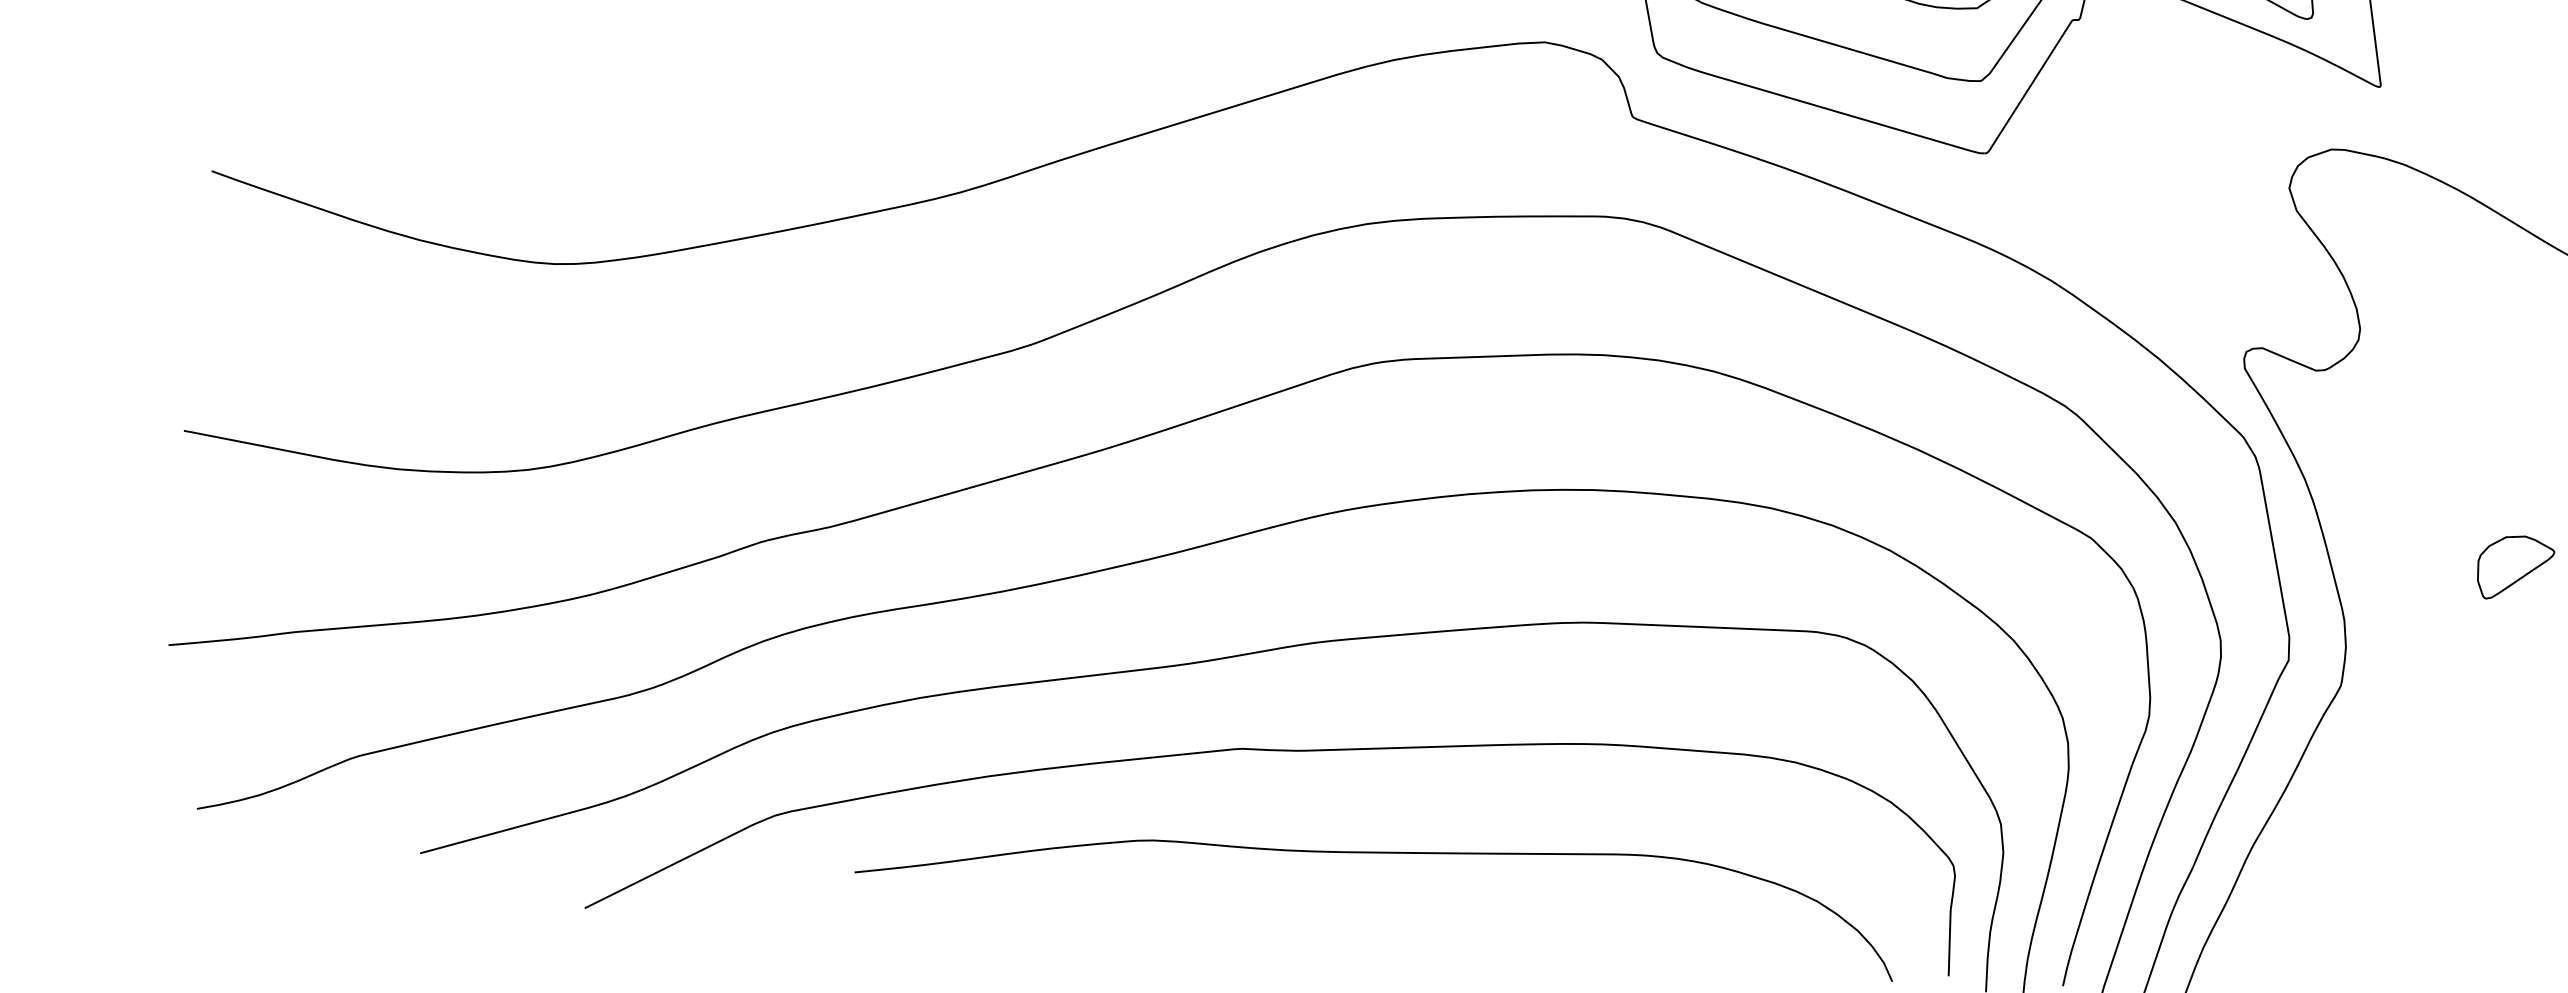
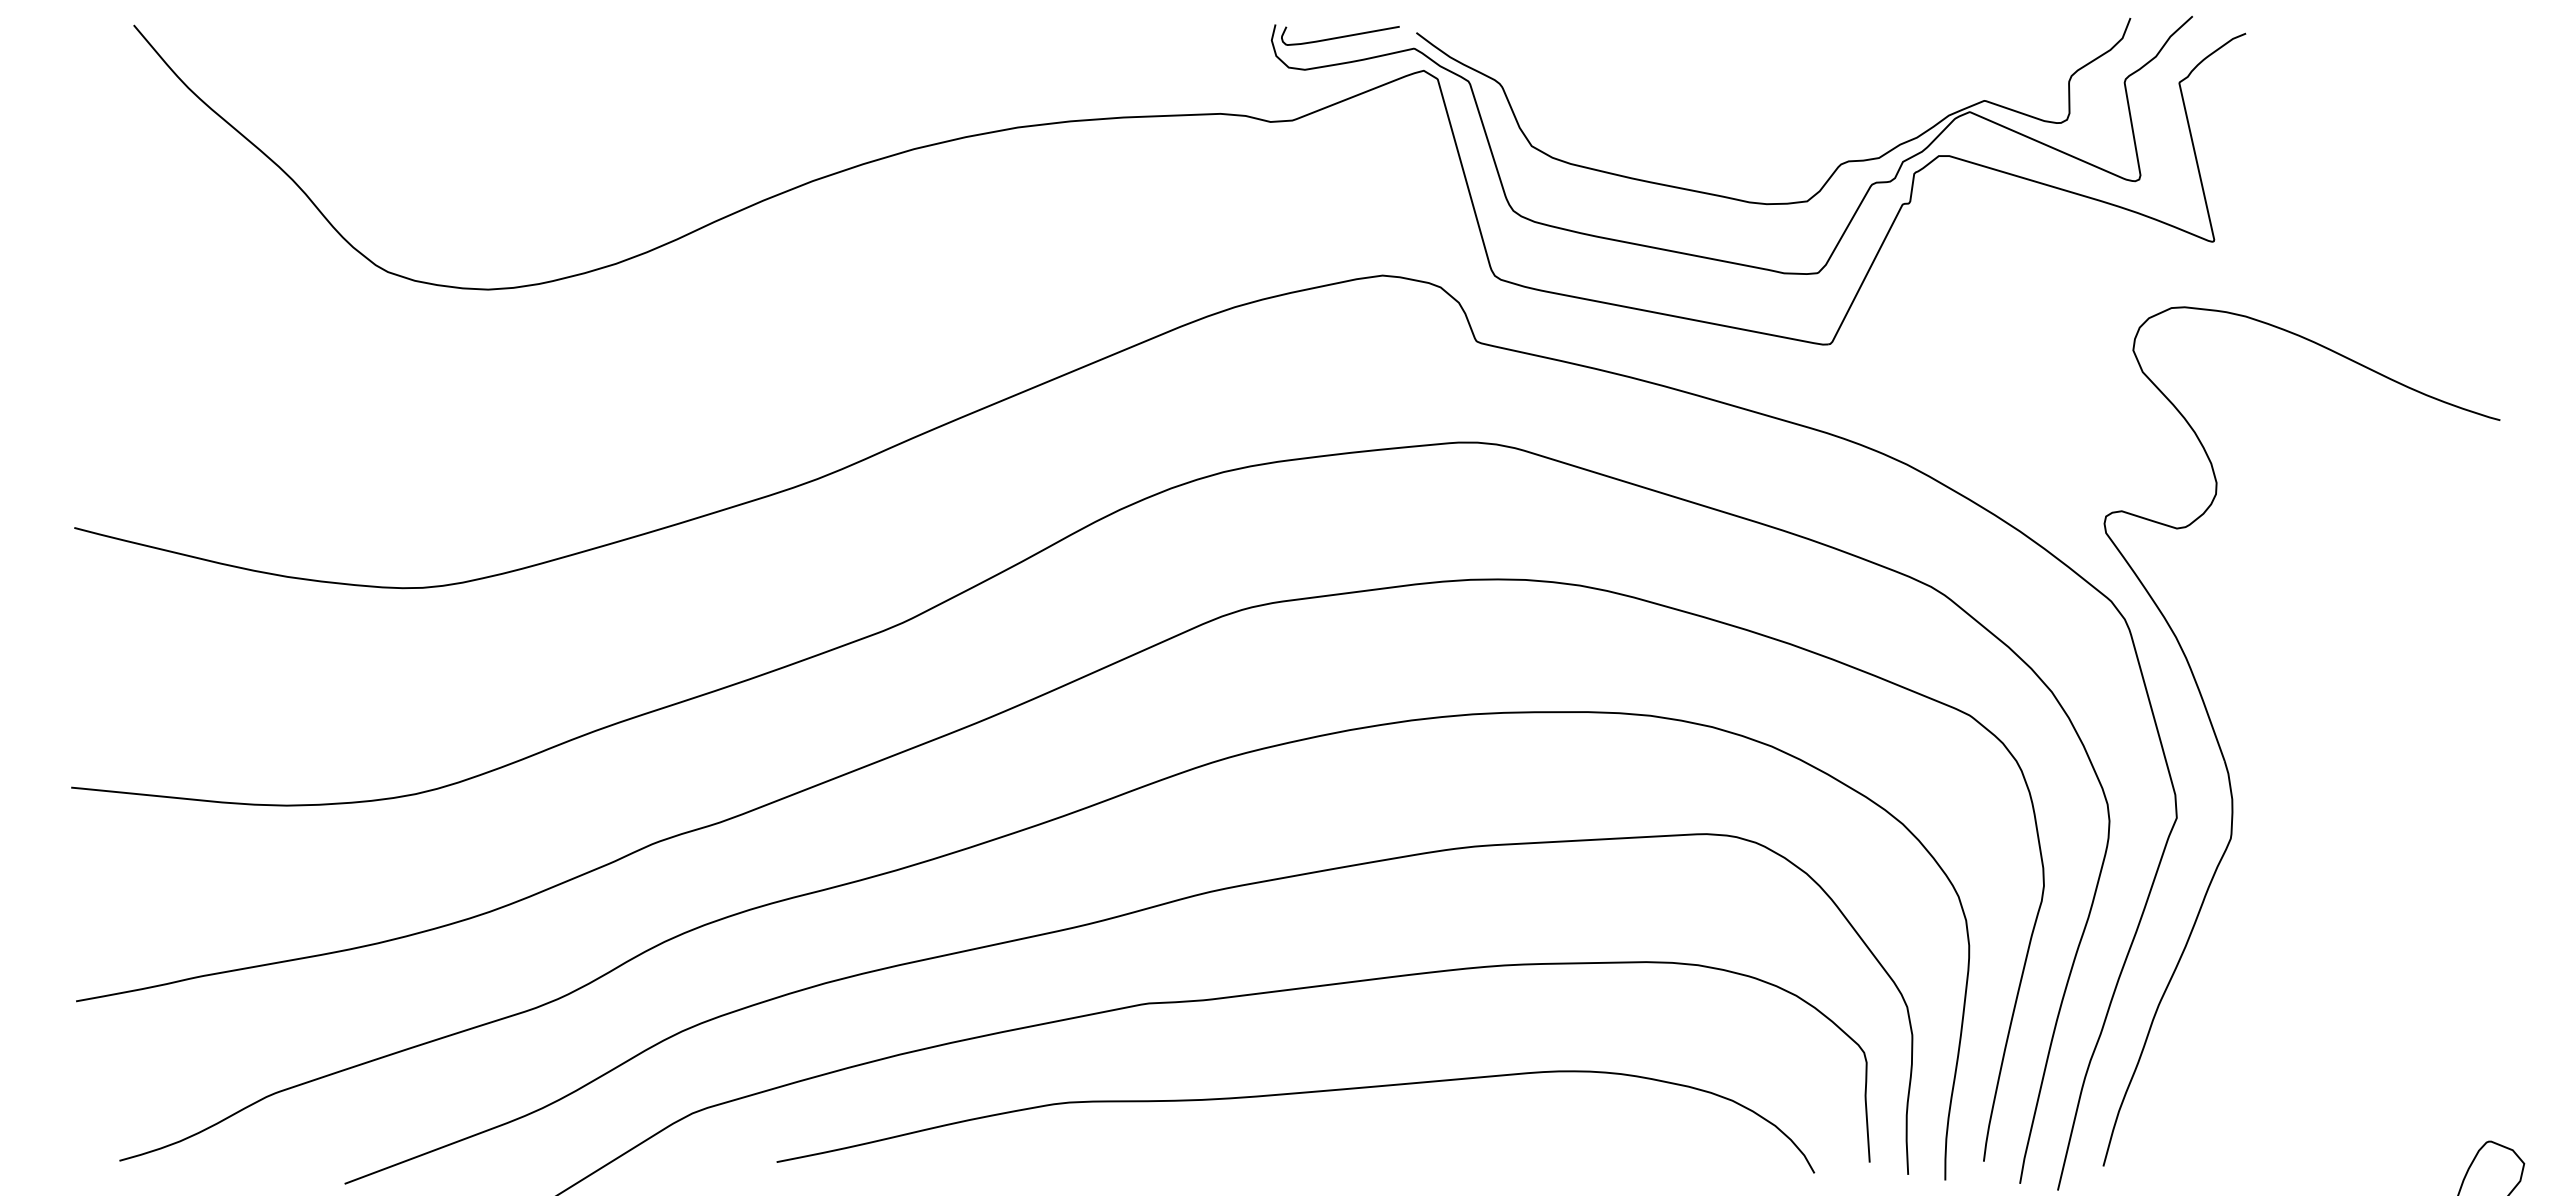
part: (2515, 568) -> (2392, 705), removed

